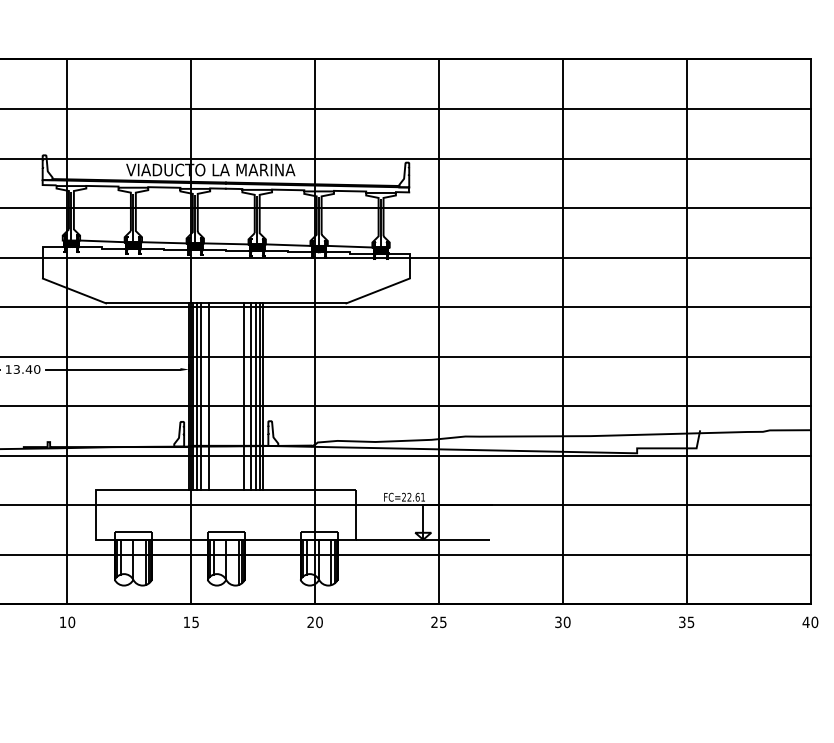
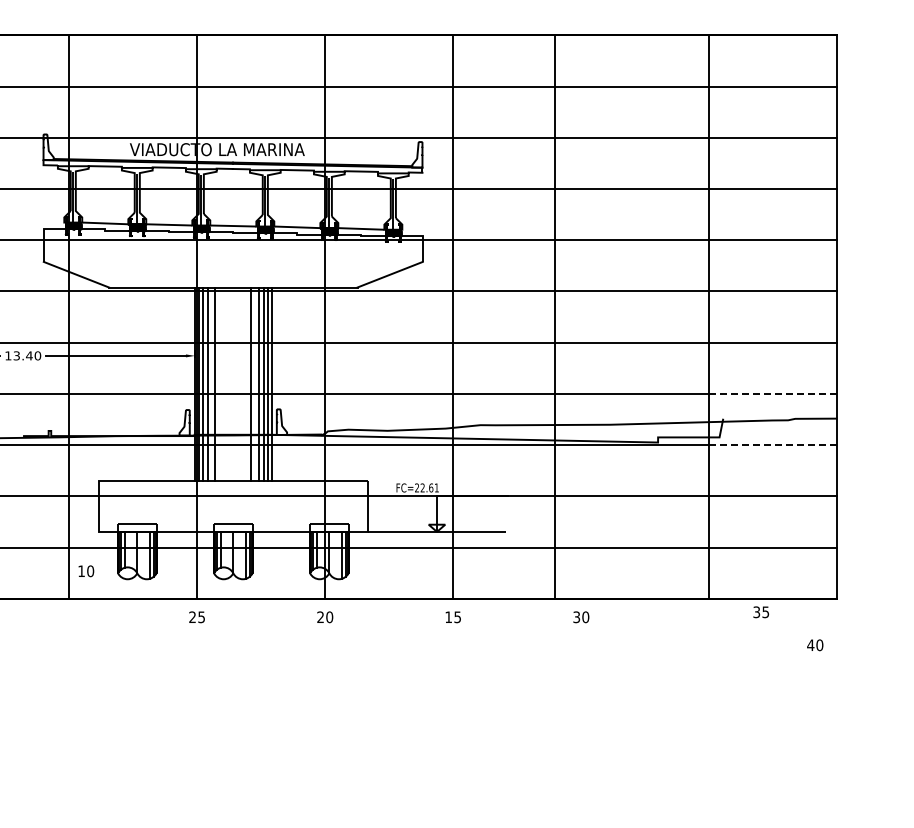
line: (563, 331) -> (555, 316), moved
line: (747, 405) -> (772, 393), solid -> dashed
line: (747, 456) -> (772, 445), solid -> dashed
text: (186, 621) -> (192, 616), 15 -> 25
text: (434, 621) -> (448, 616), 25 -> 15
text: (67, 622) -> (86, 571), moved
text: (685, 622) -> (760, 612), moved
text: (810, 622) -> (815, 645), moved

